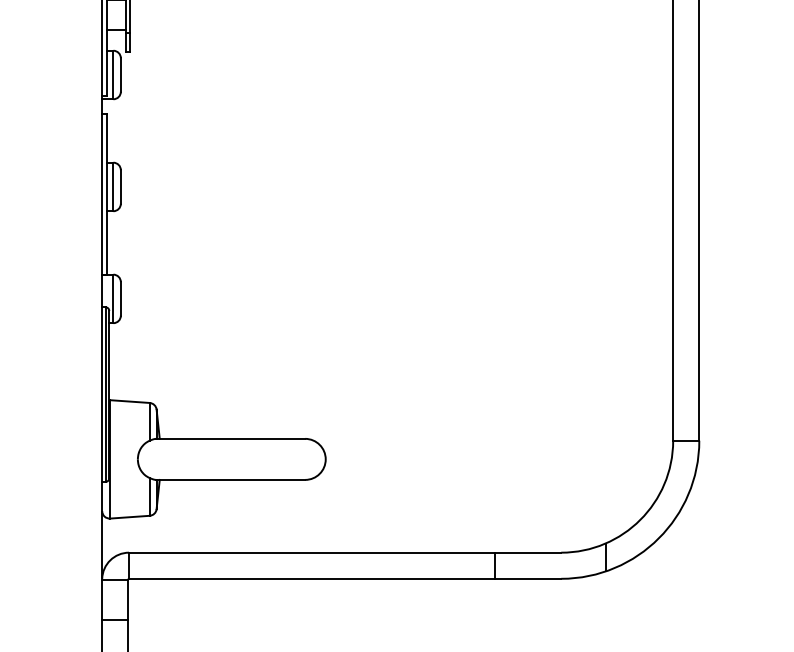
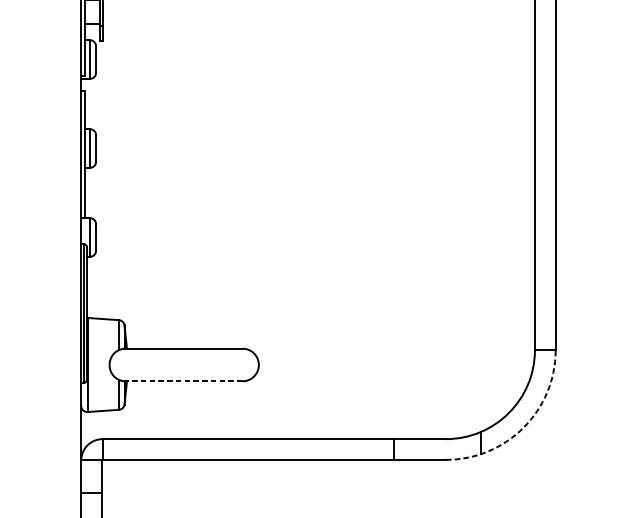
line: (230, 479) -> (183, 380), solid -> dashed
arc: (658, 538) -> (523, 427), solid -> dashed

